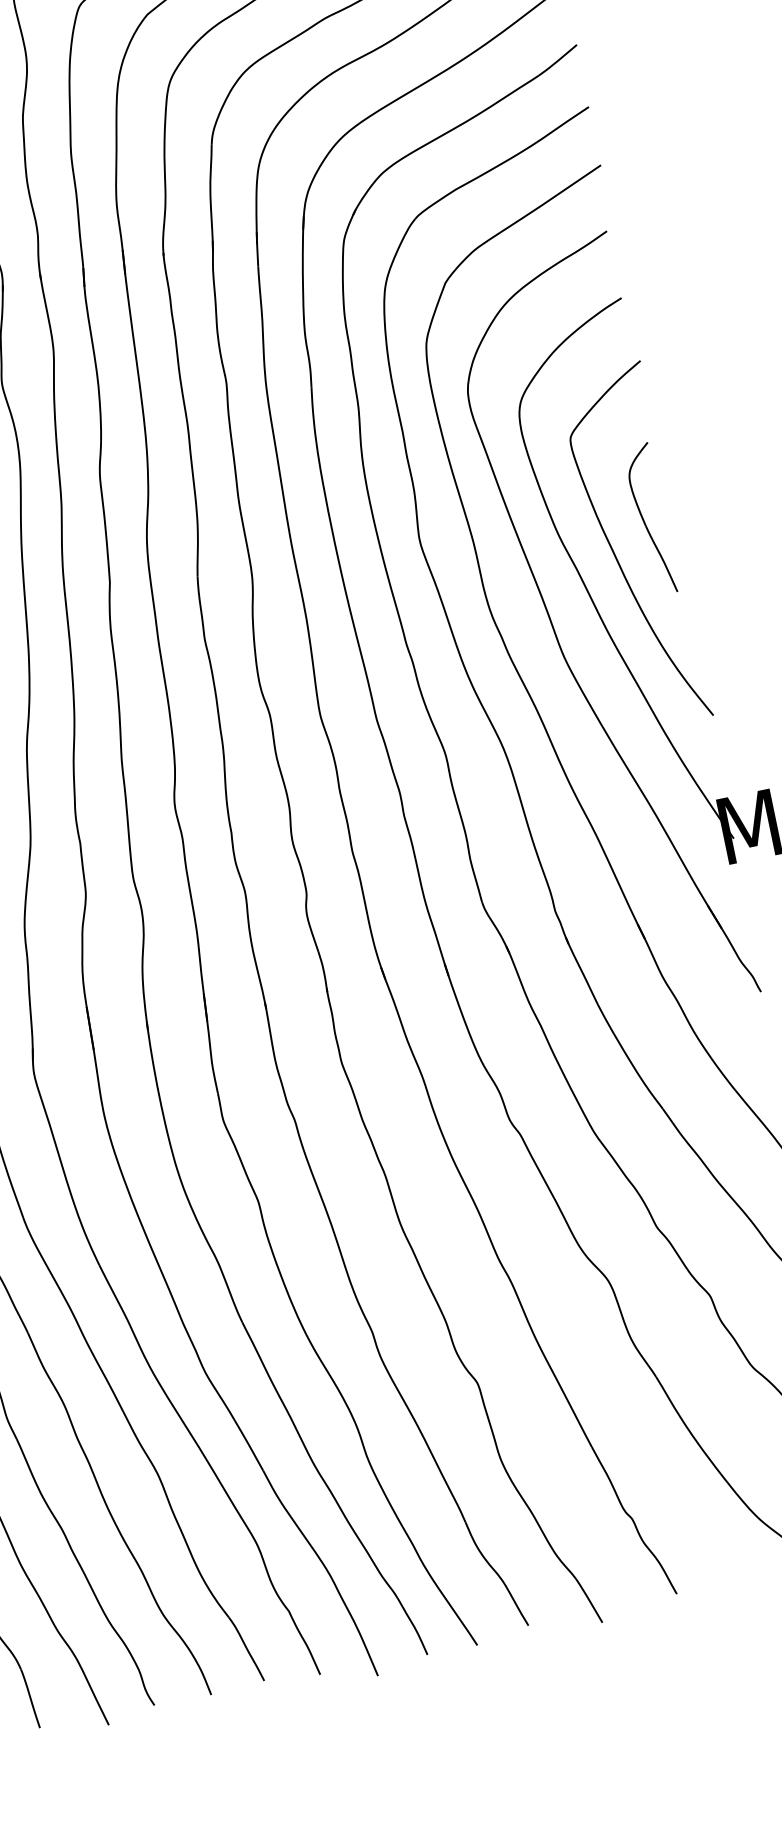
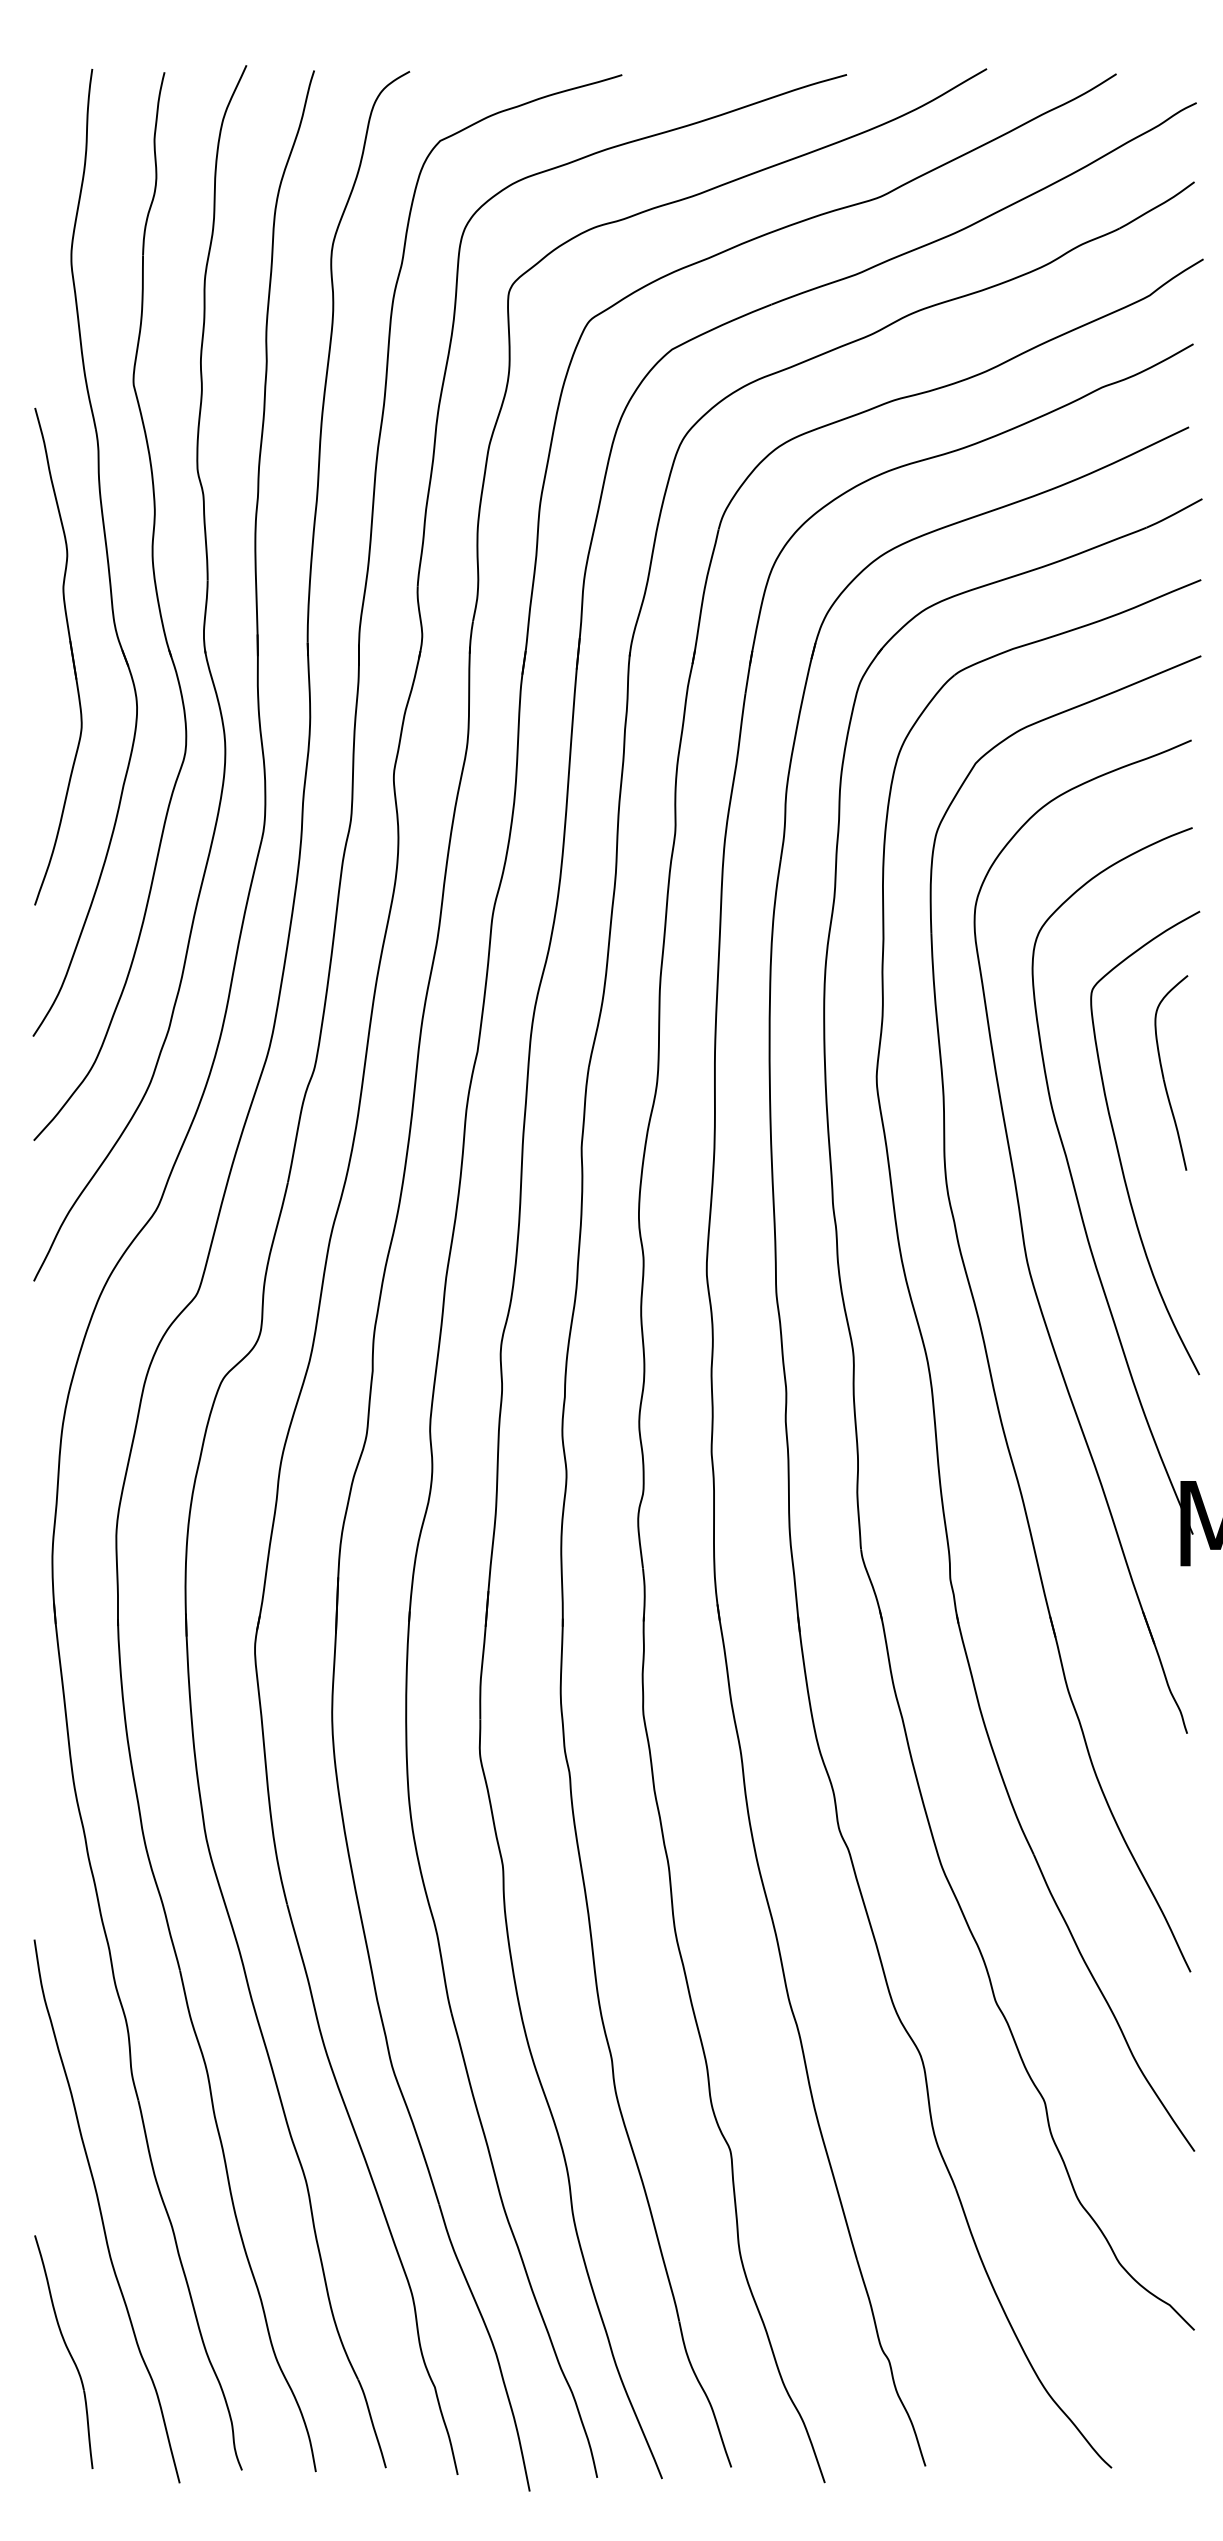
part: (644, 520) -> (1163, 1072), moved

